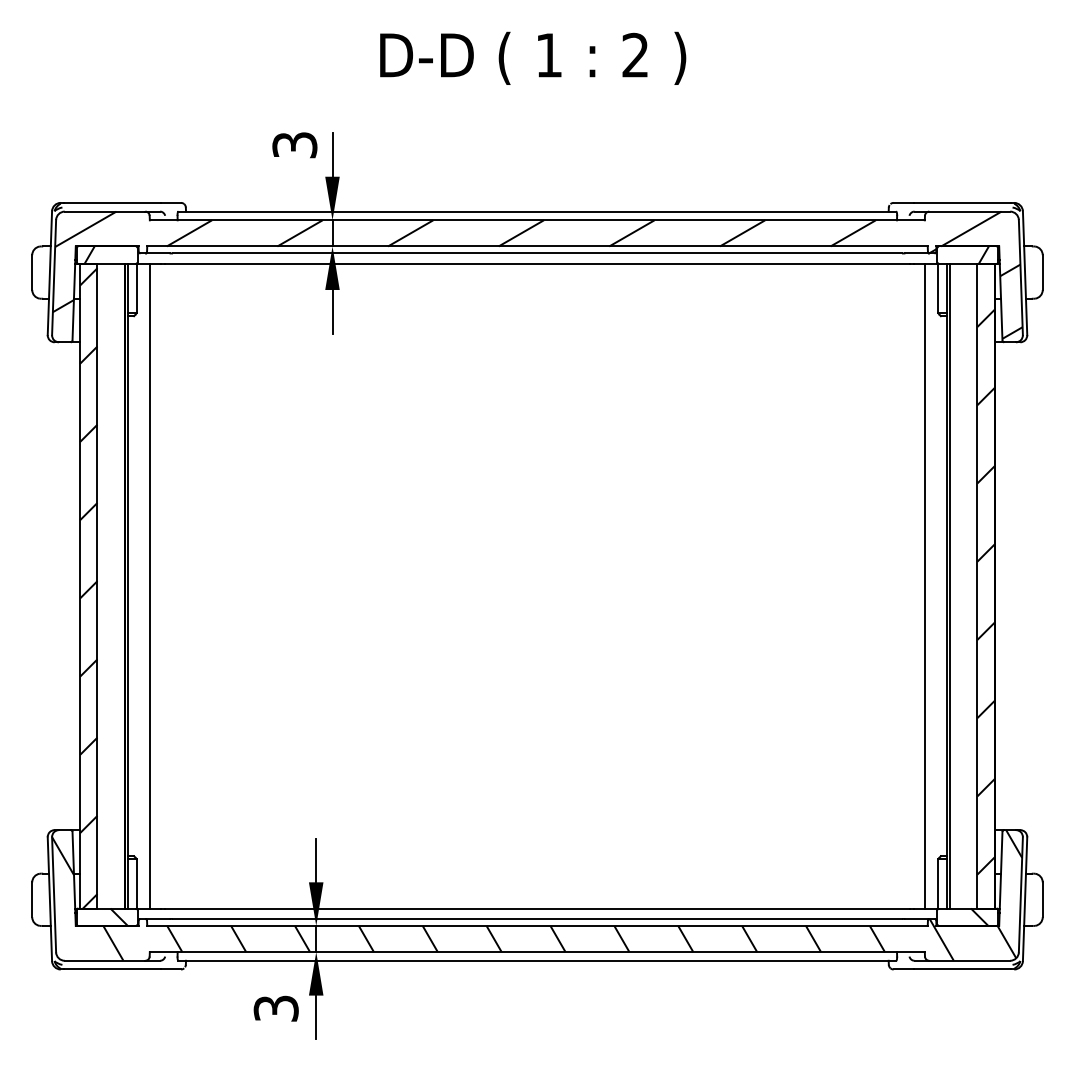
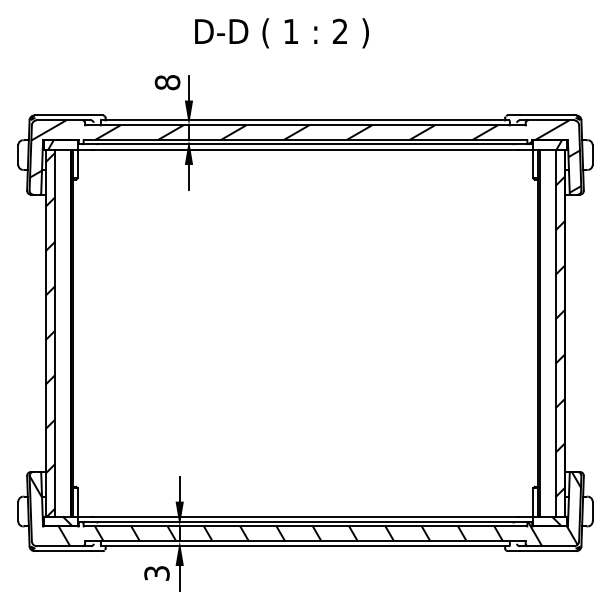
text: (532, 58) -> (281, 33), moved
text: (294, 144) -> (167, 82), 3 -> 8
line: (150, 586) -> (85, 333), removed
line: (924, 586) -> (525, 333), removed

